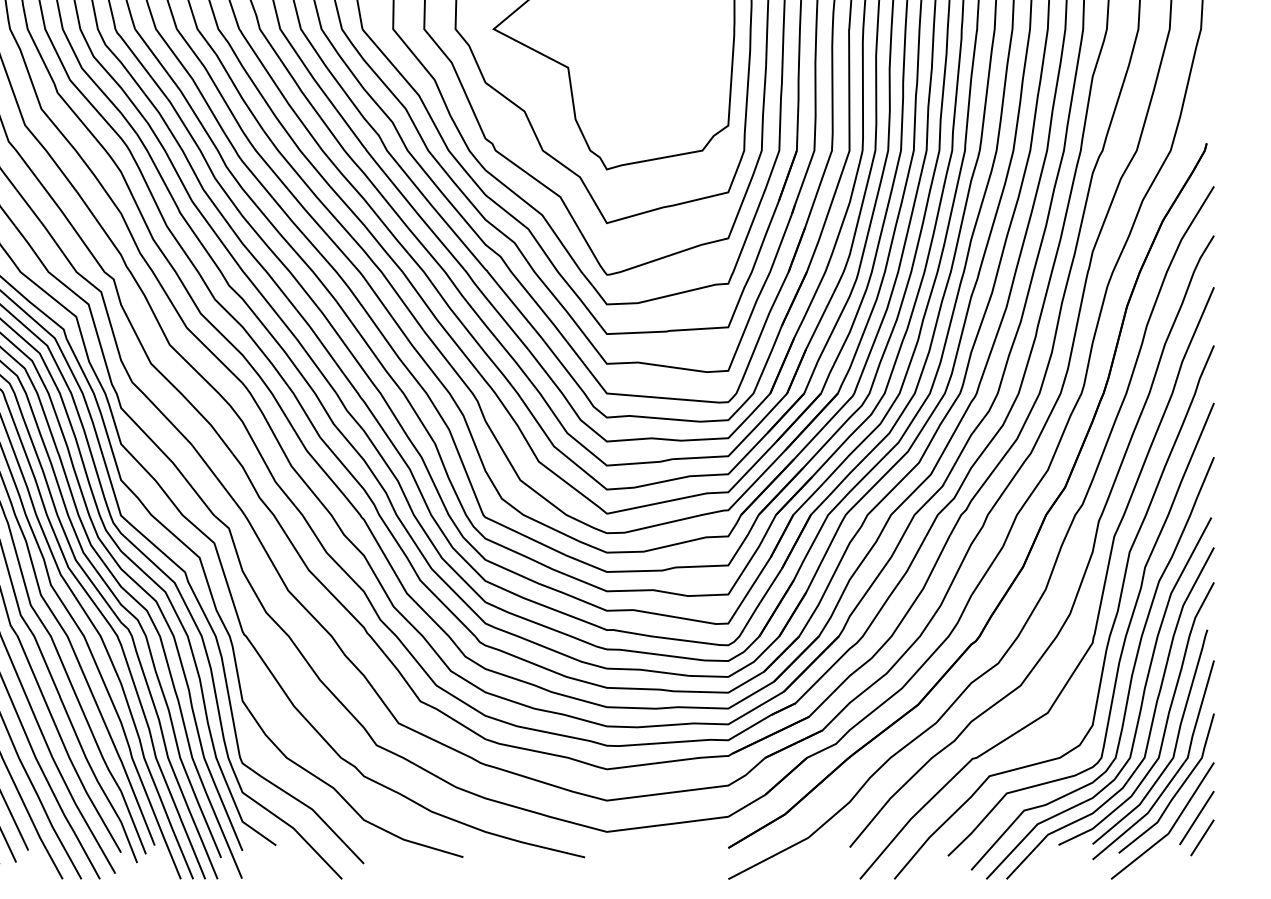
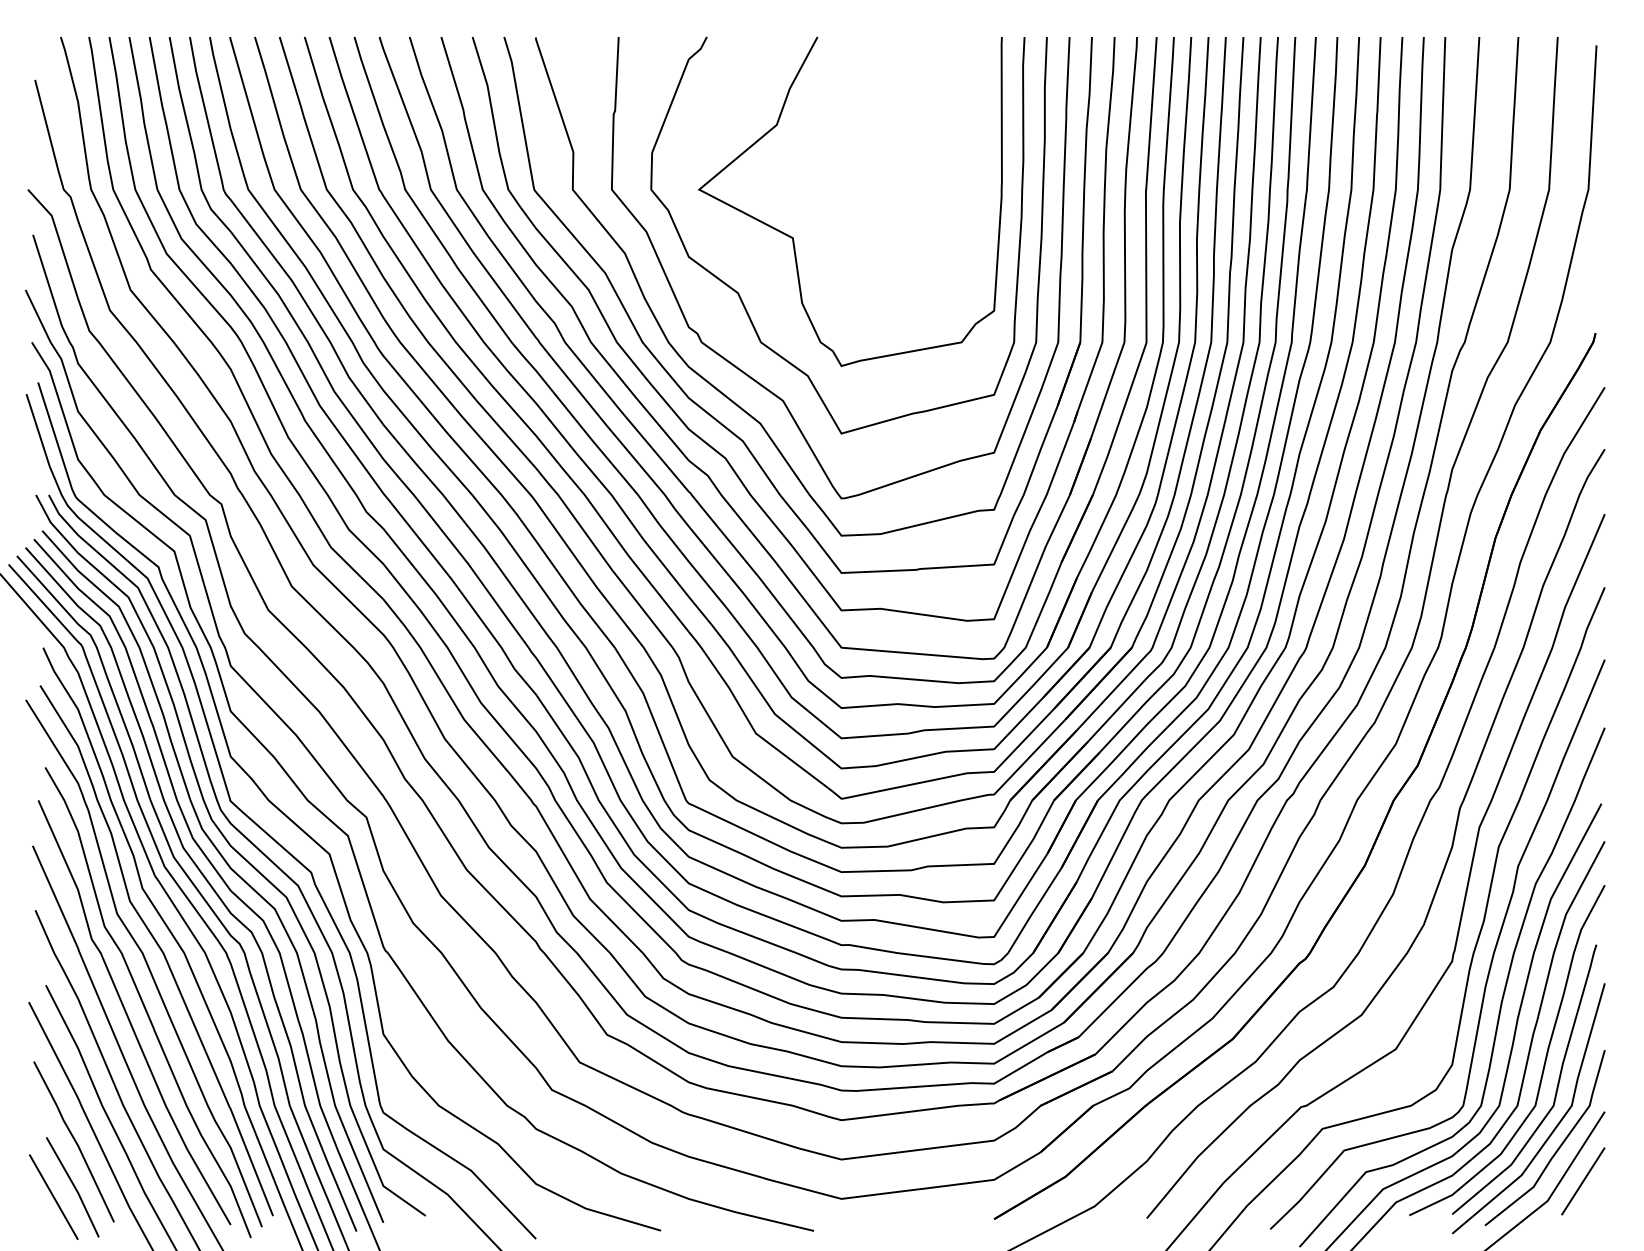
line: (1202, 837) -> (1590, 1206), removed

